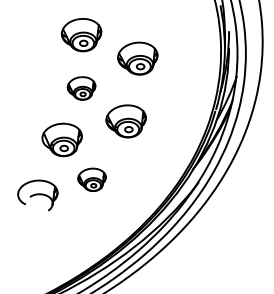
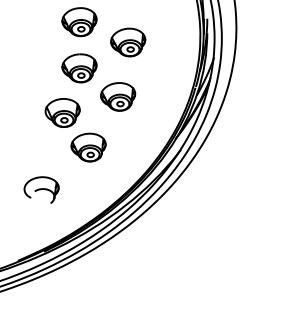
part: (81, 88) -> (79, 68), size x1.43
part: (91, 179) -> (88, 147), size x1.43
part: (37, 194) -> (41, 189), moved

